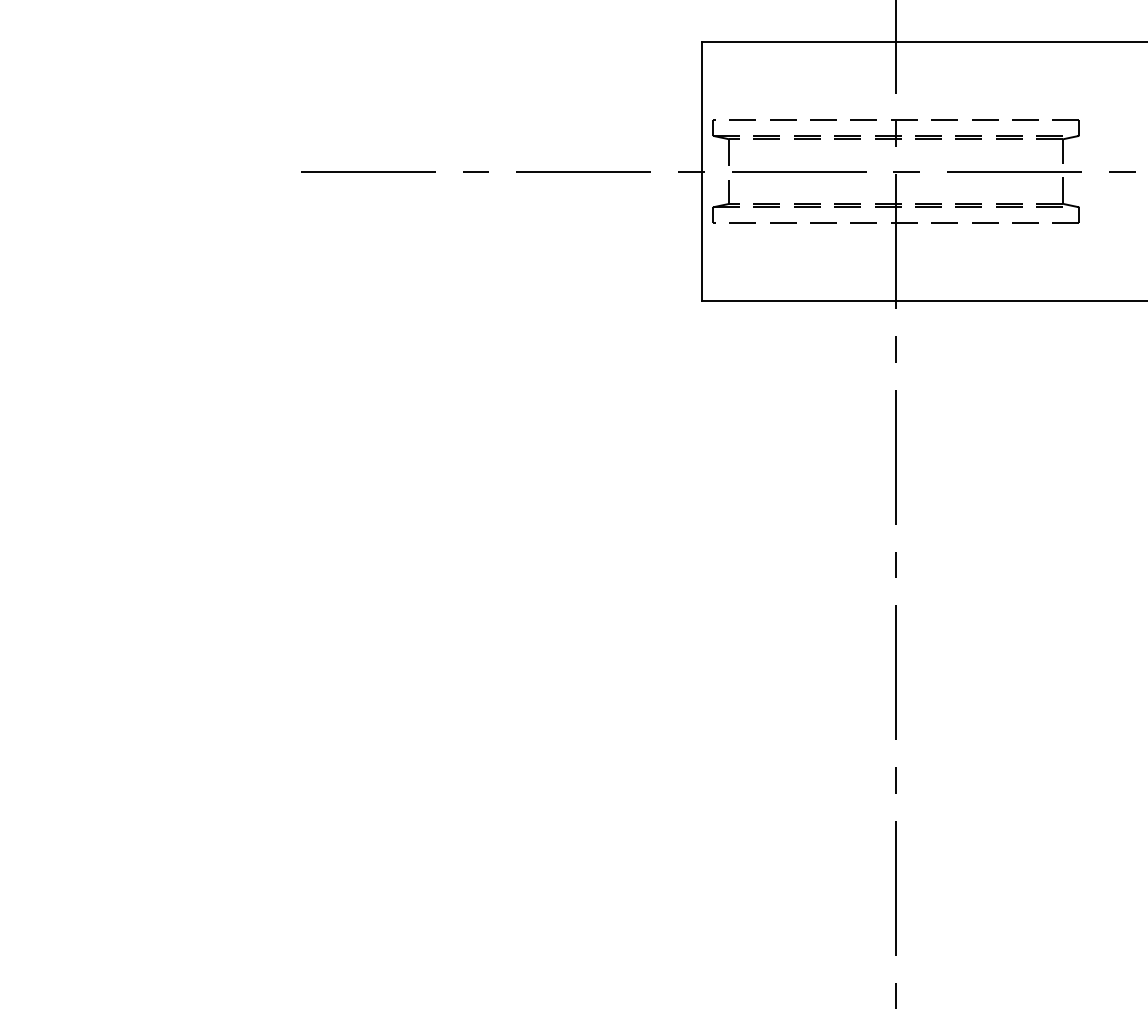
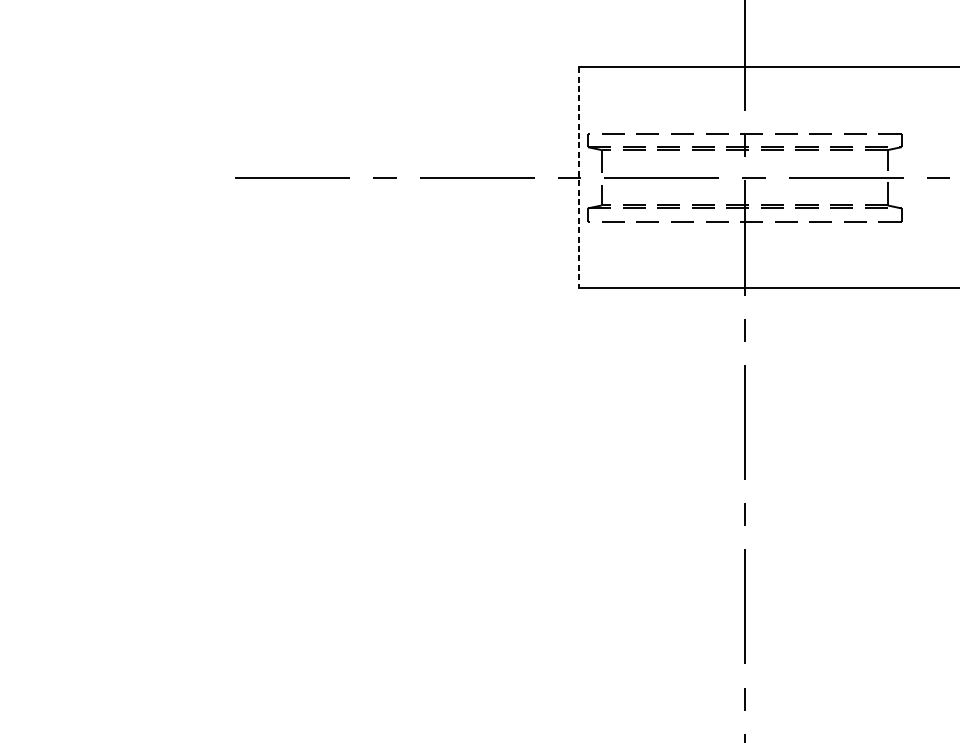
line: (702, 172) -> (578, 178), solid -> dashed

